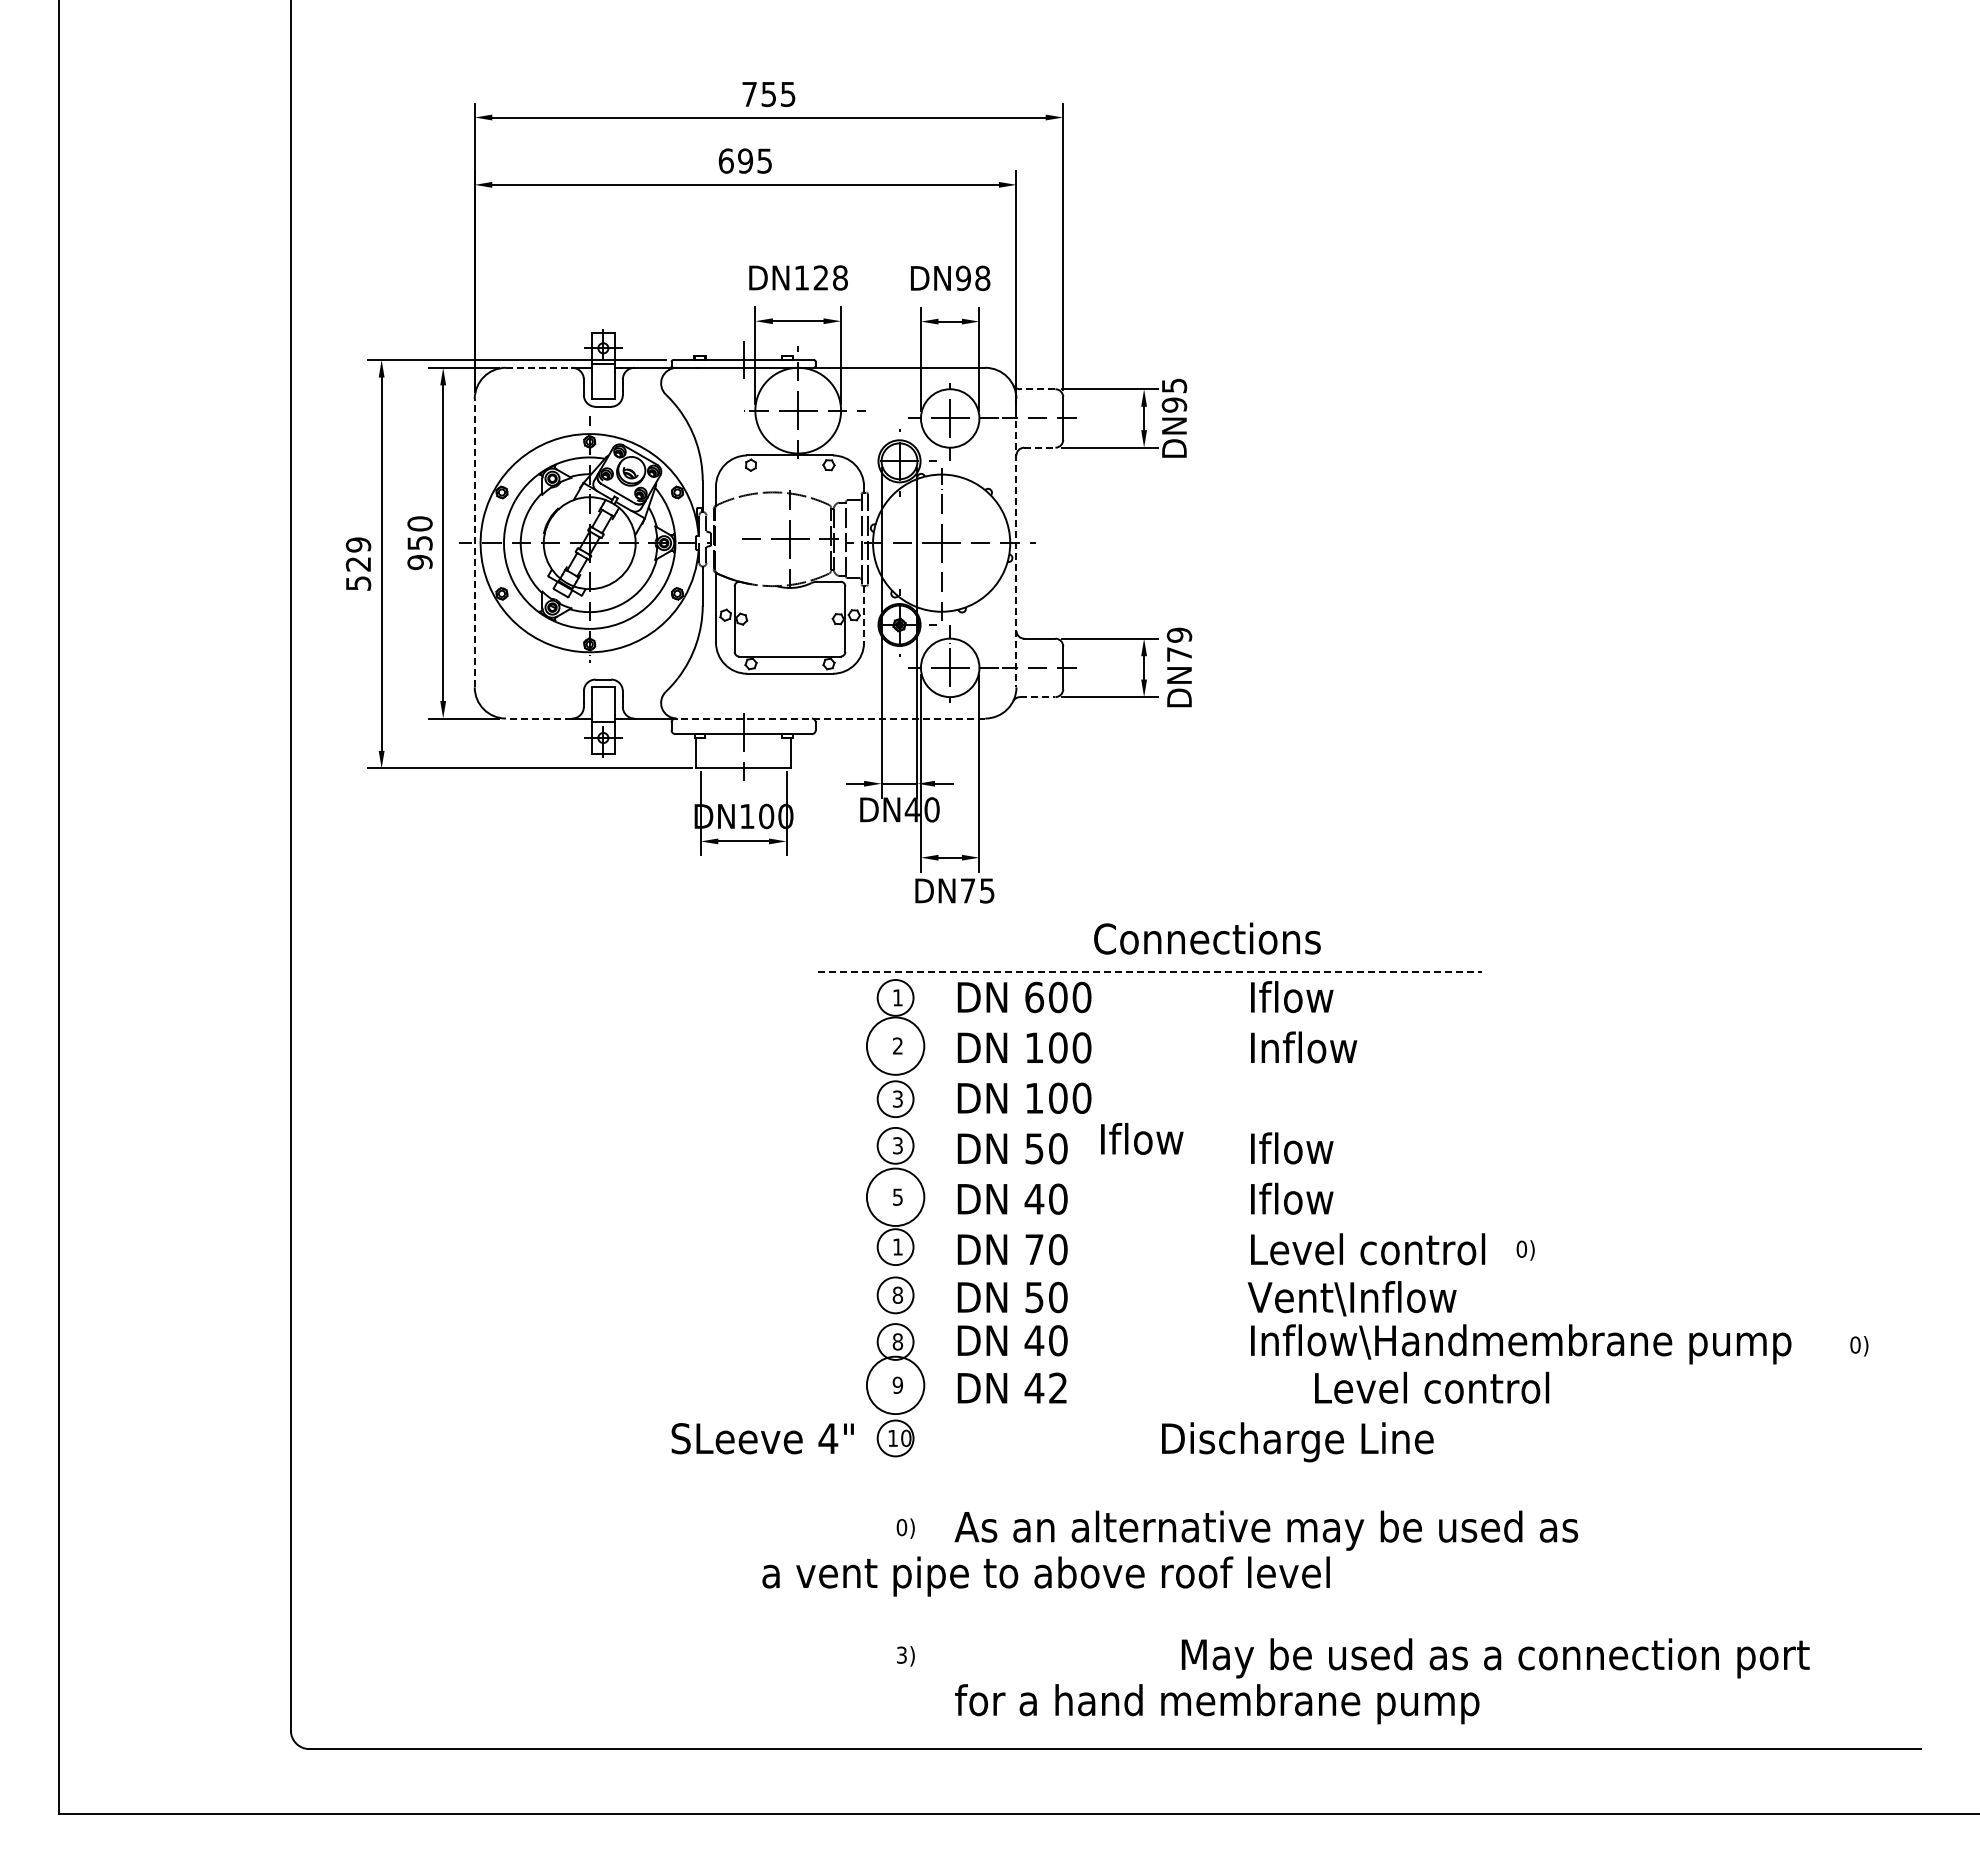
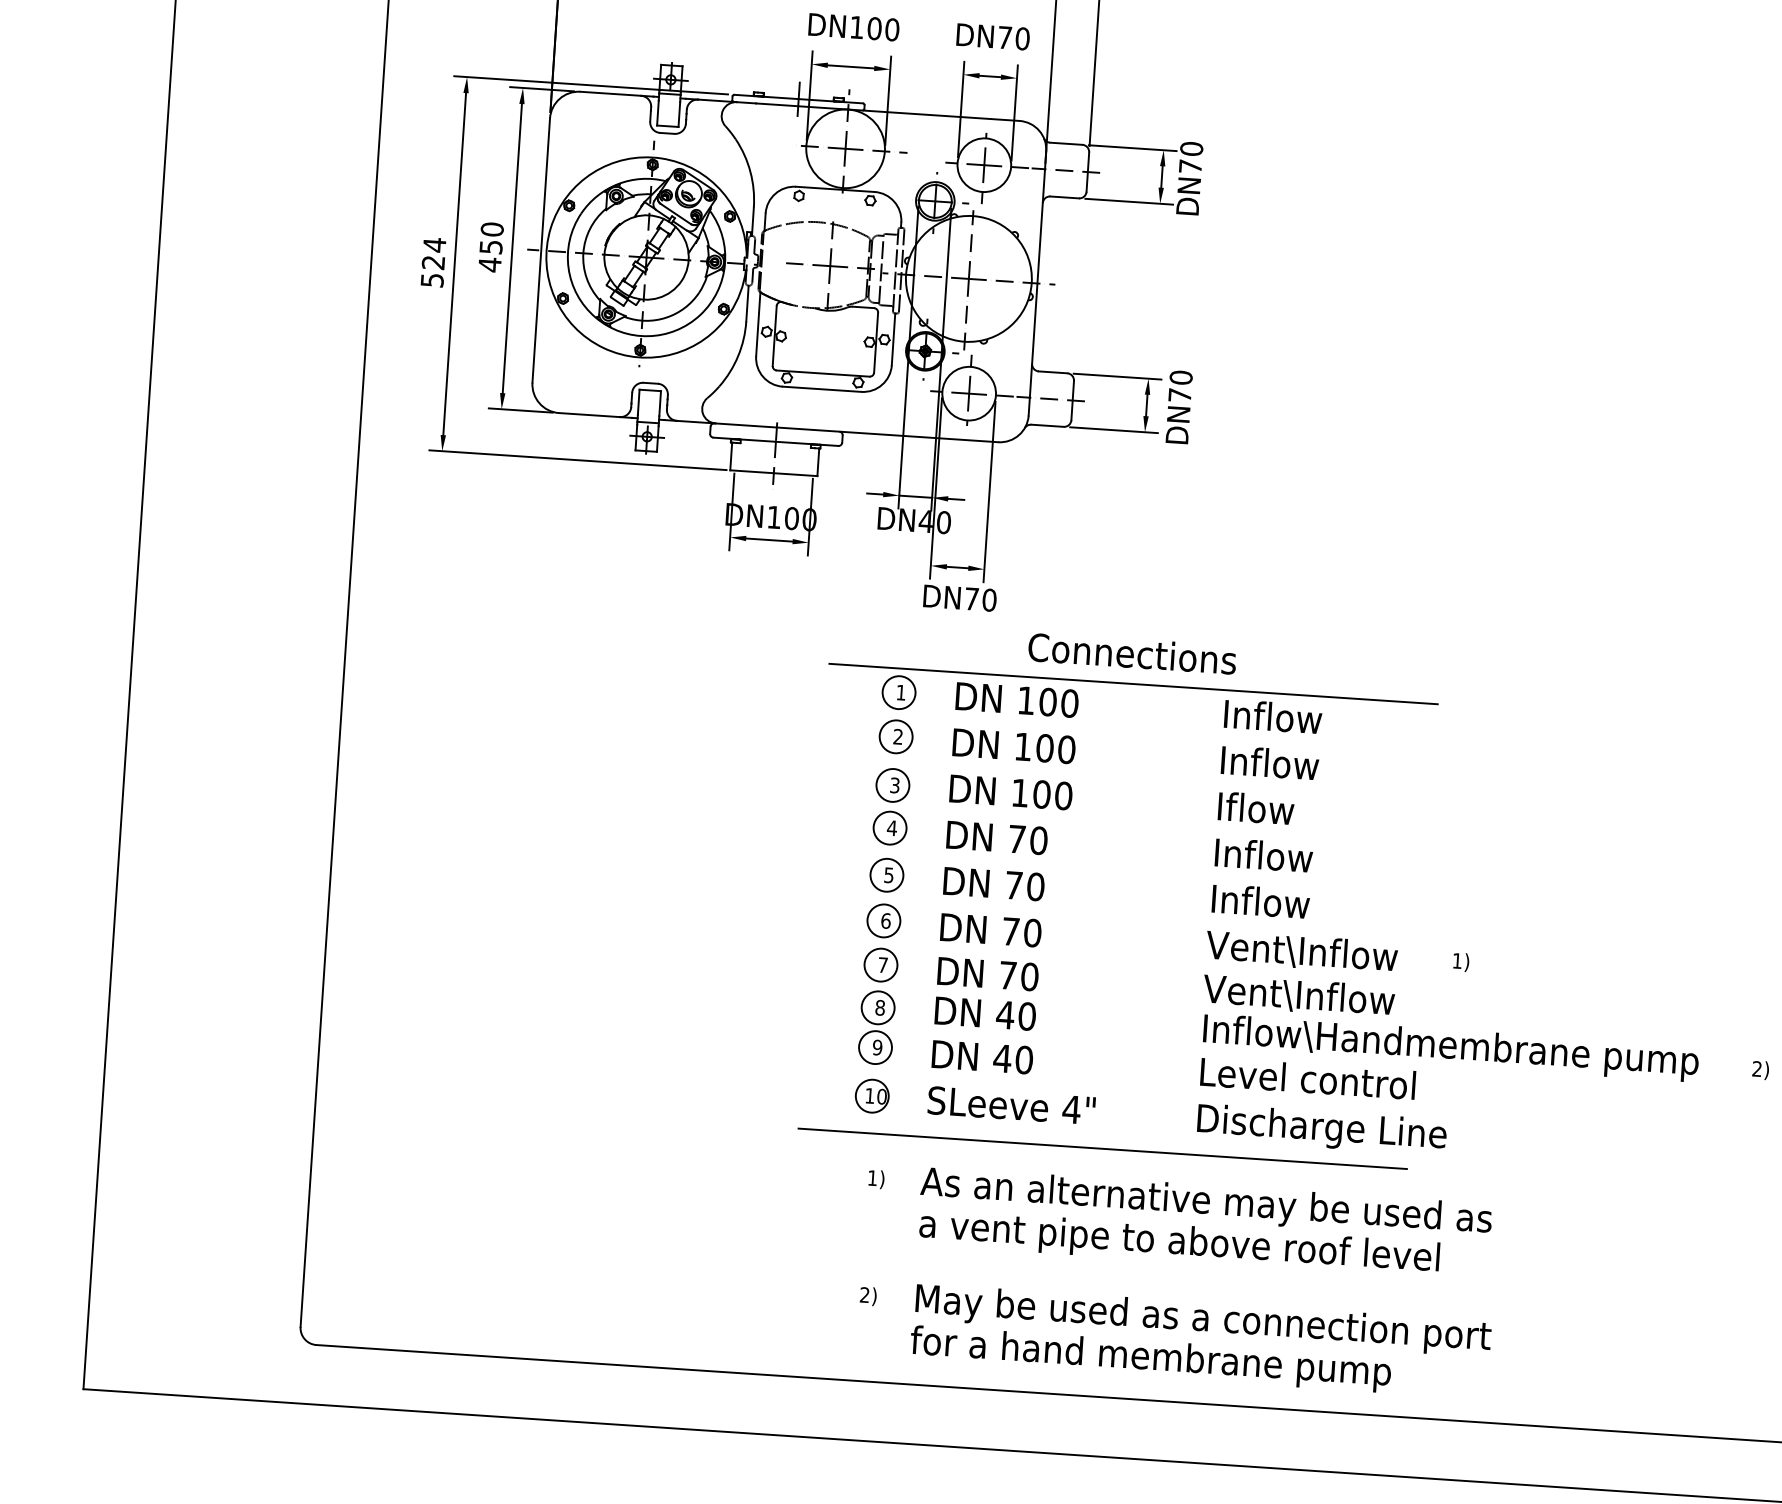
text: (830, 277) -> (883, 28), DN128 -> DN100
text: (972, 278) -> (1013, 38), DN98 -> DN70
line: (539, 367) -> (611, 93), dashed -> solid
line: (1037, 389) -> (1066, 143), dashed -> solid
text: (1174, 395) -> (1191, 157), DN95 -> DN70
line: (1039, 447) -> (1064, 197), dashed -> solid
line: (474, 542) -> (541, 249), dashed -> solid
line: (1016, 543) -> (1037, 283), dashed -> solid
text: (358, 545) -> (434, 245), 529 -> 524
text: (419, 562) -> (489, 264), 950 -> 450
line: (864, 614) -> (893, 339), dashed -> solid
text: (1179, 634) -> (1181, 377), DN79 -> DN70
line: (1037, 697) -> (1047, 426), dashed -> solid
line: (538, 718) -> (588, 414), dashed -> solid
line: (830, 718) -> (856, 432), dashed -> solid
text: (986, 890) -> (988, 599), DN75 -> DN70
text: (1207, 938) -> (1132, 653), moved
line: (1150, 971) -> (1134, 683), dashed -> solid
text: (1034, 997) -> (1026, 700), 600 -> 100
text: (1308, 997) -> (1277, 717), Iflow -> Inflow
circle: (895, 1046) -> (896, 737), size x0.62
text: (1142, 1138) -> (1256, 808), moved
text: (897, 1145) -> (891, 827), 3 -> 4
text: (1034, 1148) -> (1017, 839), 50 -> 70
text: (1308, 1148) -> (1268, 855), Iflow -> Inflow
circle: (895, 1197) -> (886, 875), size x0.62
text: (1308, 1198) -> (1265, 901), Iflow -> Inflow
text: (1034, 1199) -> (1014, 885), 40 -> 70
text: (897, 1246) -> (885, 920), 1 -> 6
text: (1521, 1248) -> (1457, 960), 0) -> 1)
text: (1366, 1250) -> (1315, 952), Level control -> Vent\Inflow
text: (897, 1294) -> (882, 964), 8 -> 7
text: (1034, 1297) -> (1008, 975), 50 -> 70
text: (1855, 1344) -> (1757, 1068), 0) -> 2)
circle: (895, 1385) -> (875, 1047), size x0.62
text: (1058, 1387) -> (1024, 1059), 42 -> 40
text: (1432, 1387) -> (1308, 1078), moved
text: (762, 1438) -> (1011, 1105), moved
text: (1297, 1442) -> (1321, 1129), moved
line: (1149, 1479) -> (1102, 1149), added
text: (901, 1527) -> (872, 1178), 0) -> 1)
text: (1045, 1576) -> (1178, 1243), moved
text: (901, 1655) -> (864, 1295), 3) -> 2)
text: (1495, 1658) -> (1203, 1320), moved

